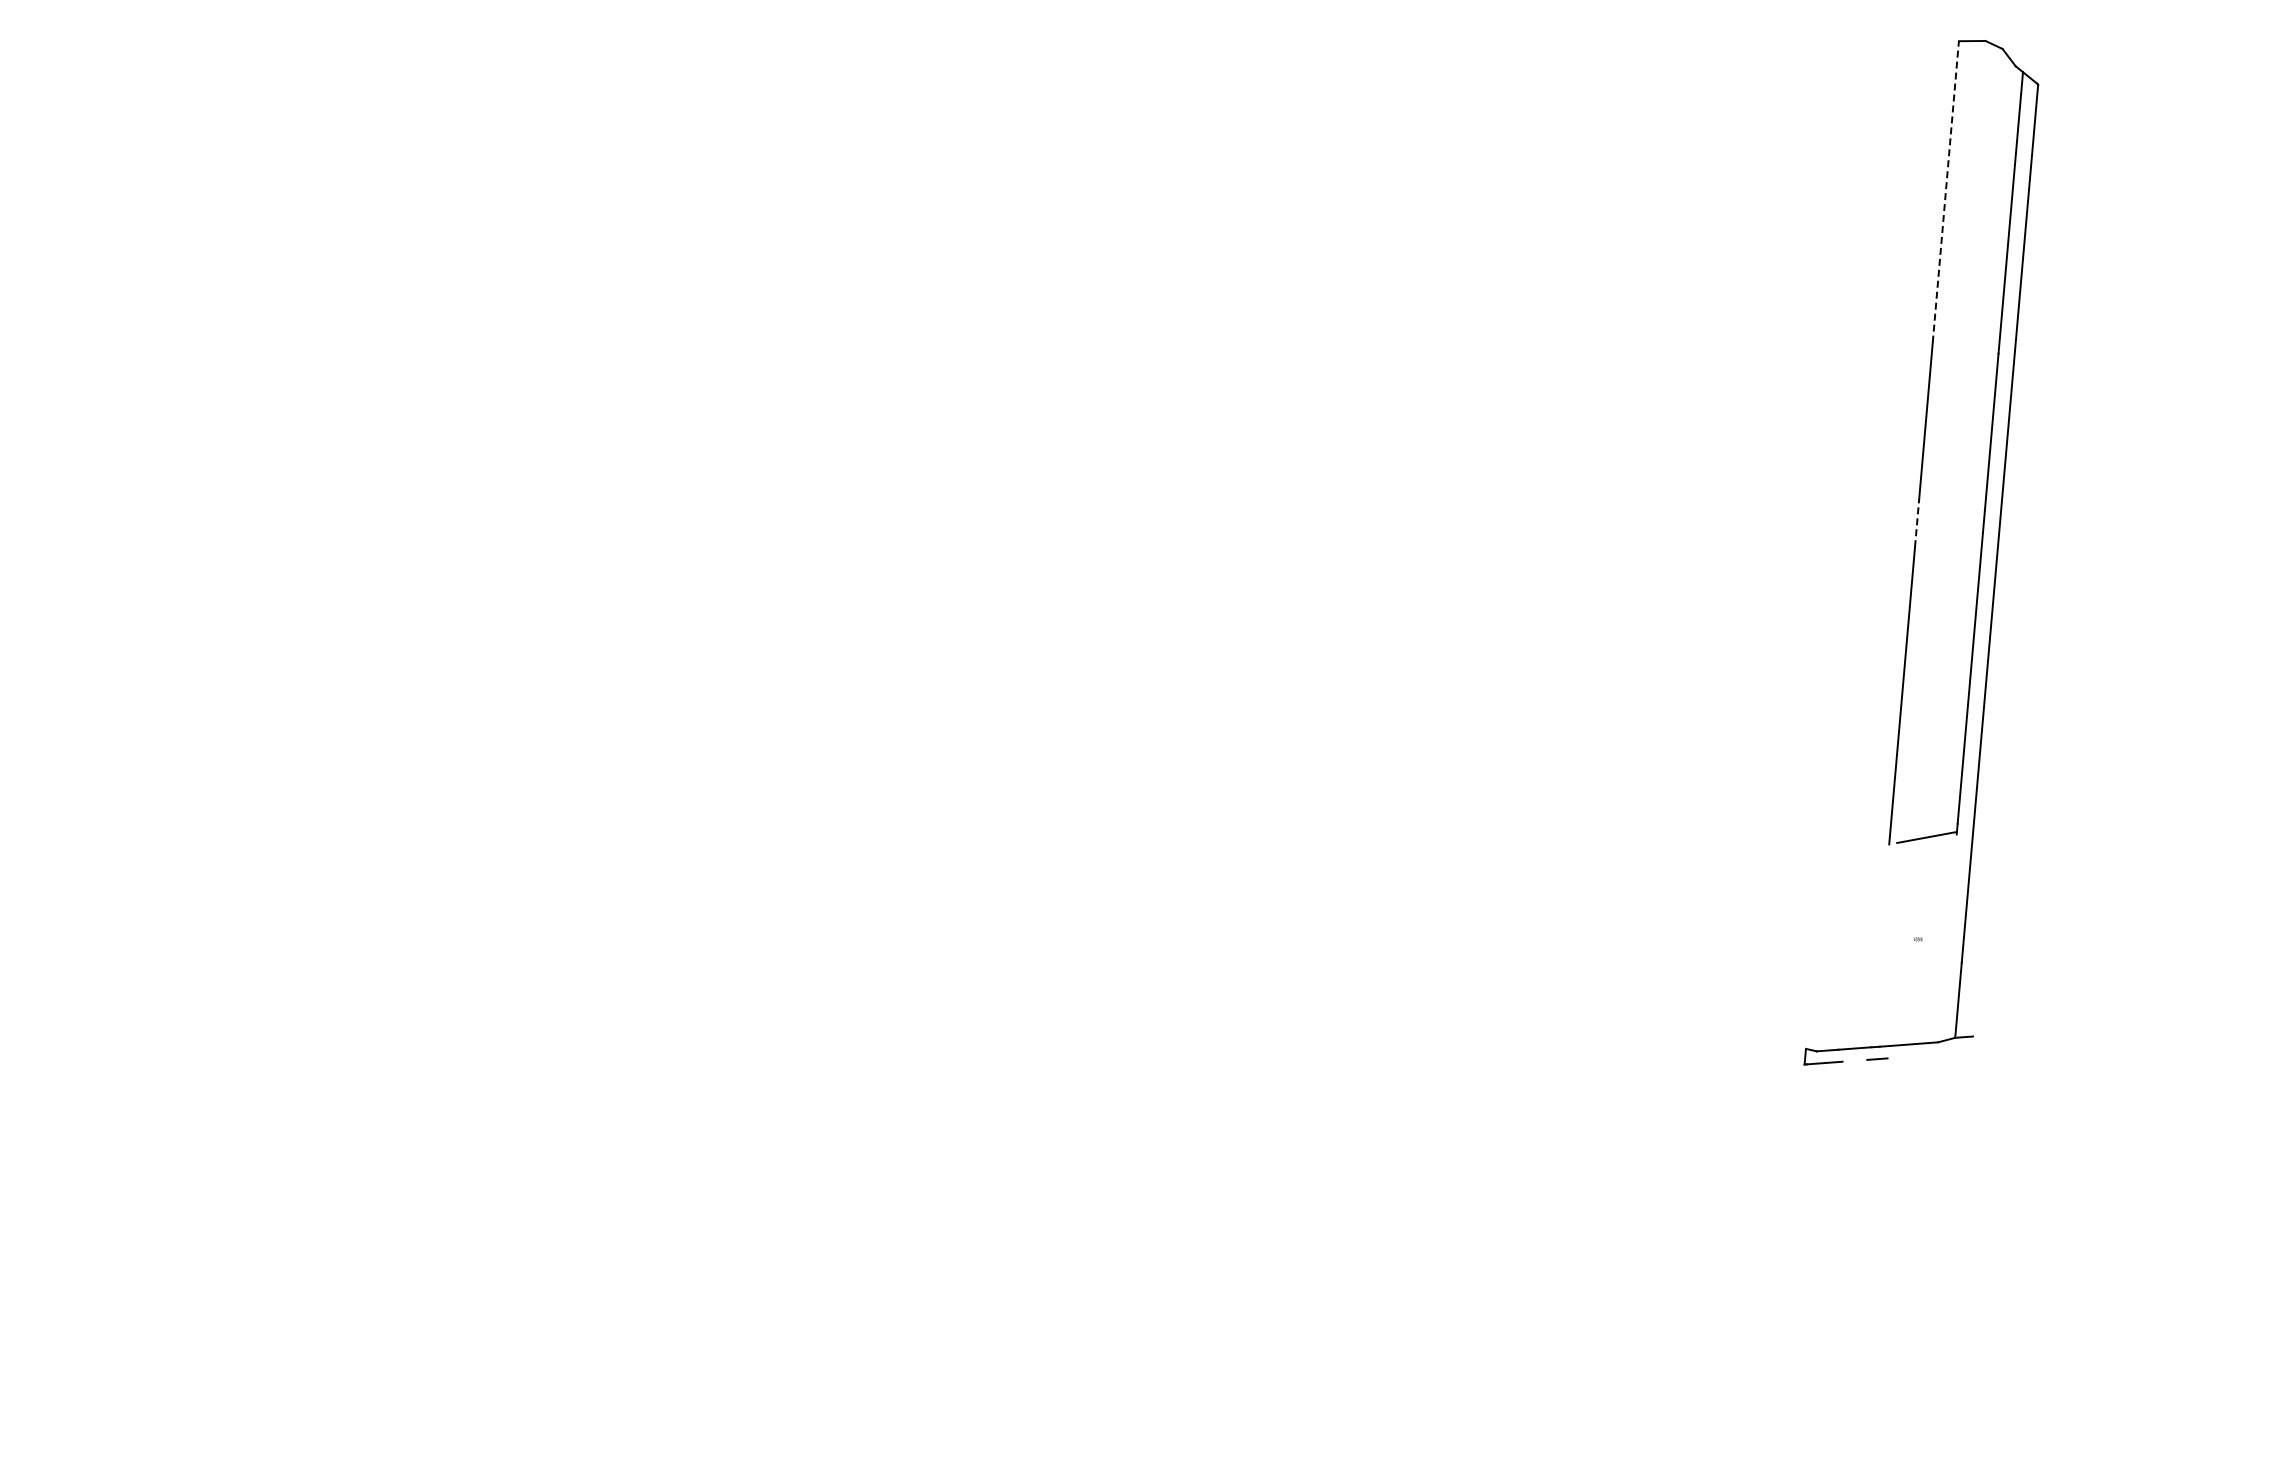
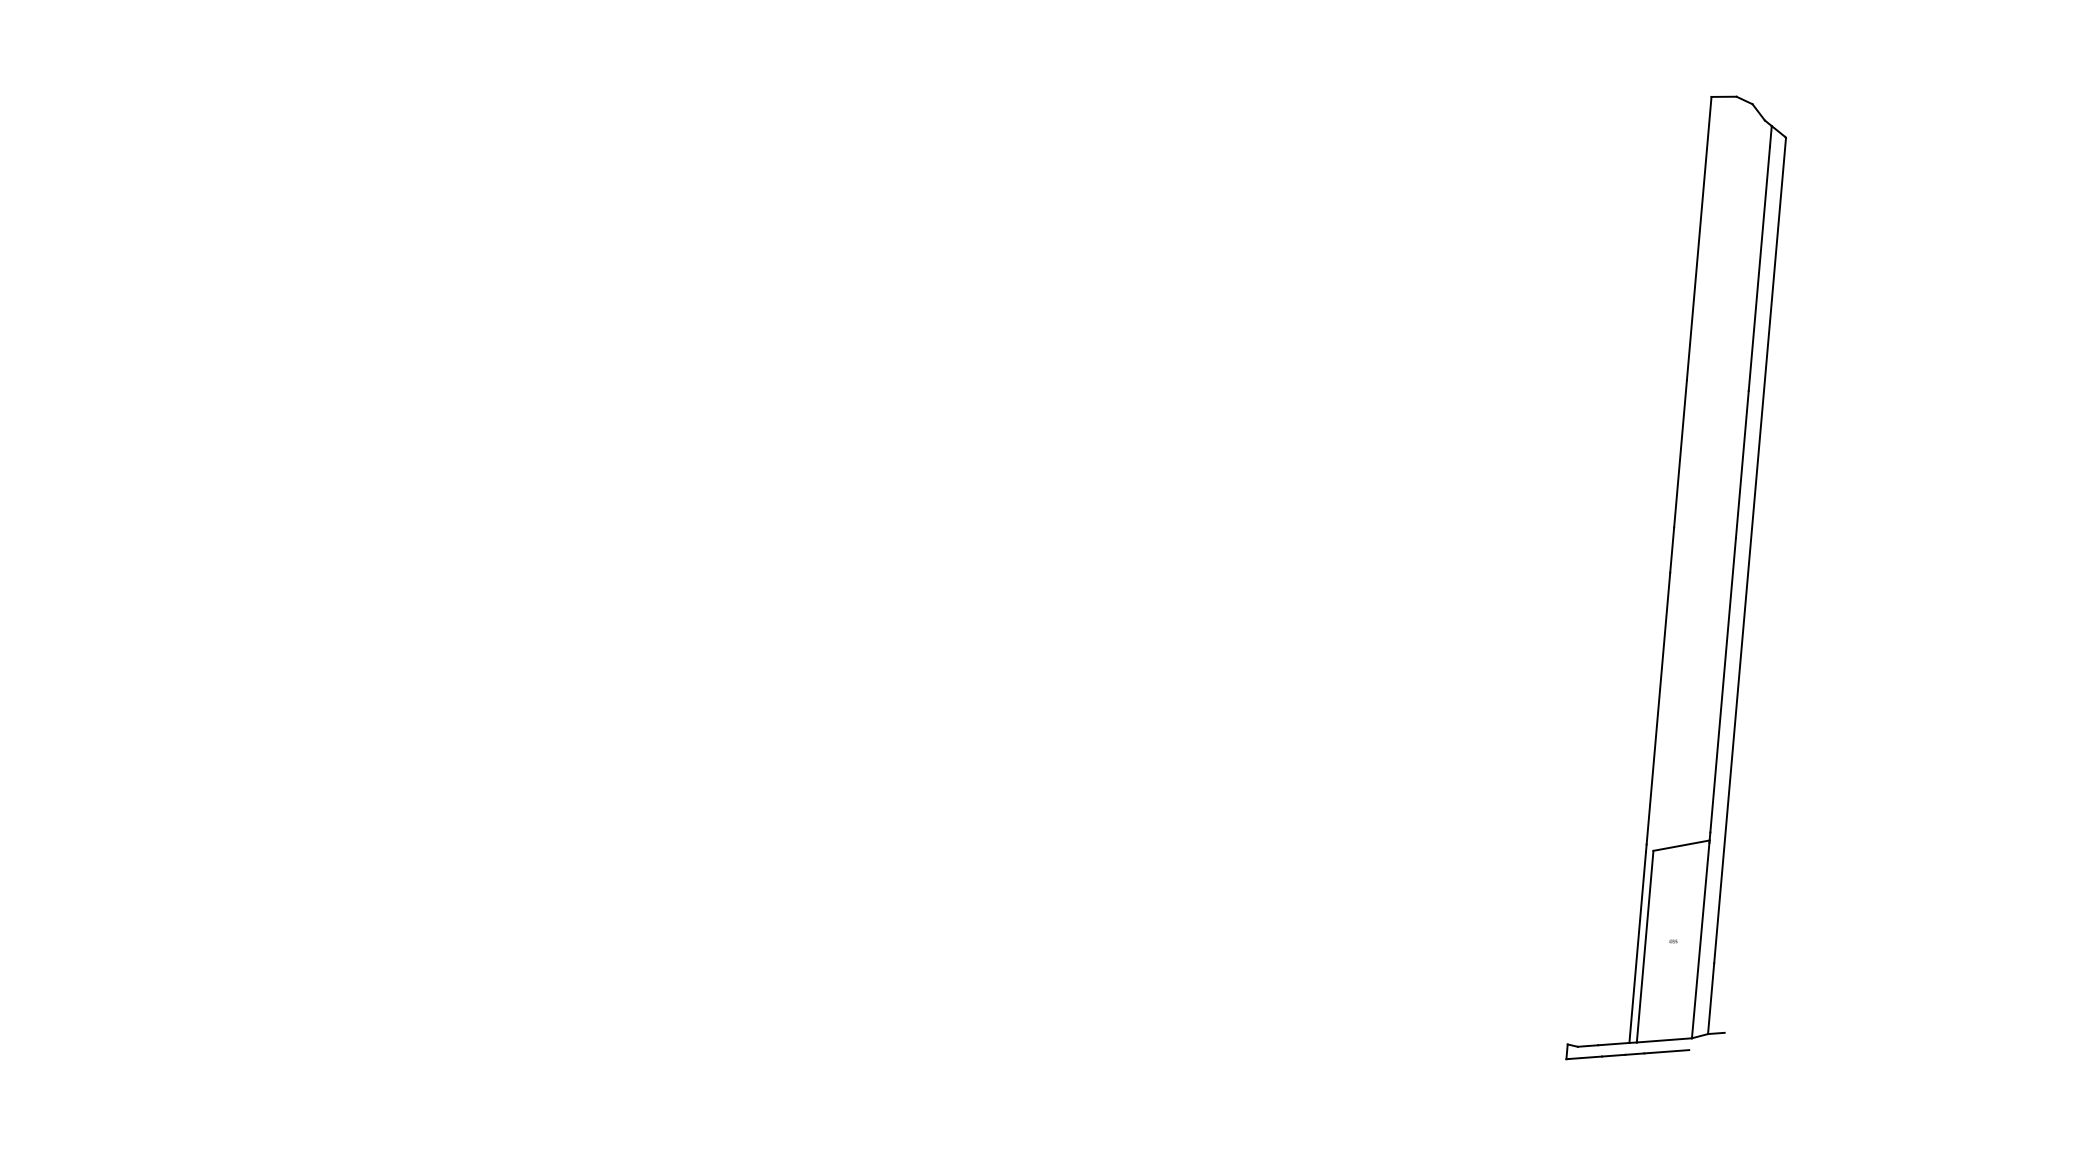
line: (1945, 191) -> (1698, 238), dashed -> solid
line: (1917, 522) -> (1672, 549), dashed -> solid
line: (1947, 938) -> (1700, 940), added
line: (1888, 944) -> (1645, 946), added
line: (1880, 945) -> (1637, 947), added
line: (1911, 1056) -> (1666, 1051), added
line: (1854, 1060) -> (1613, 1055), added

